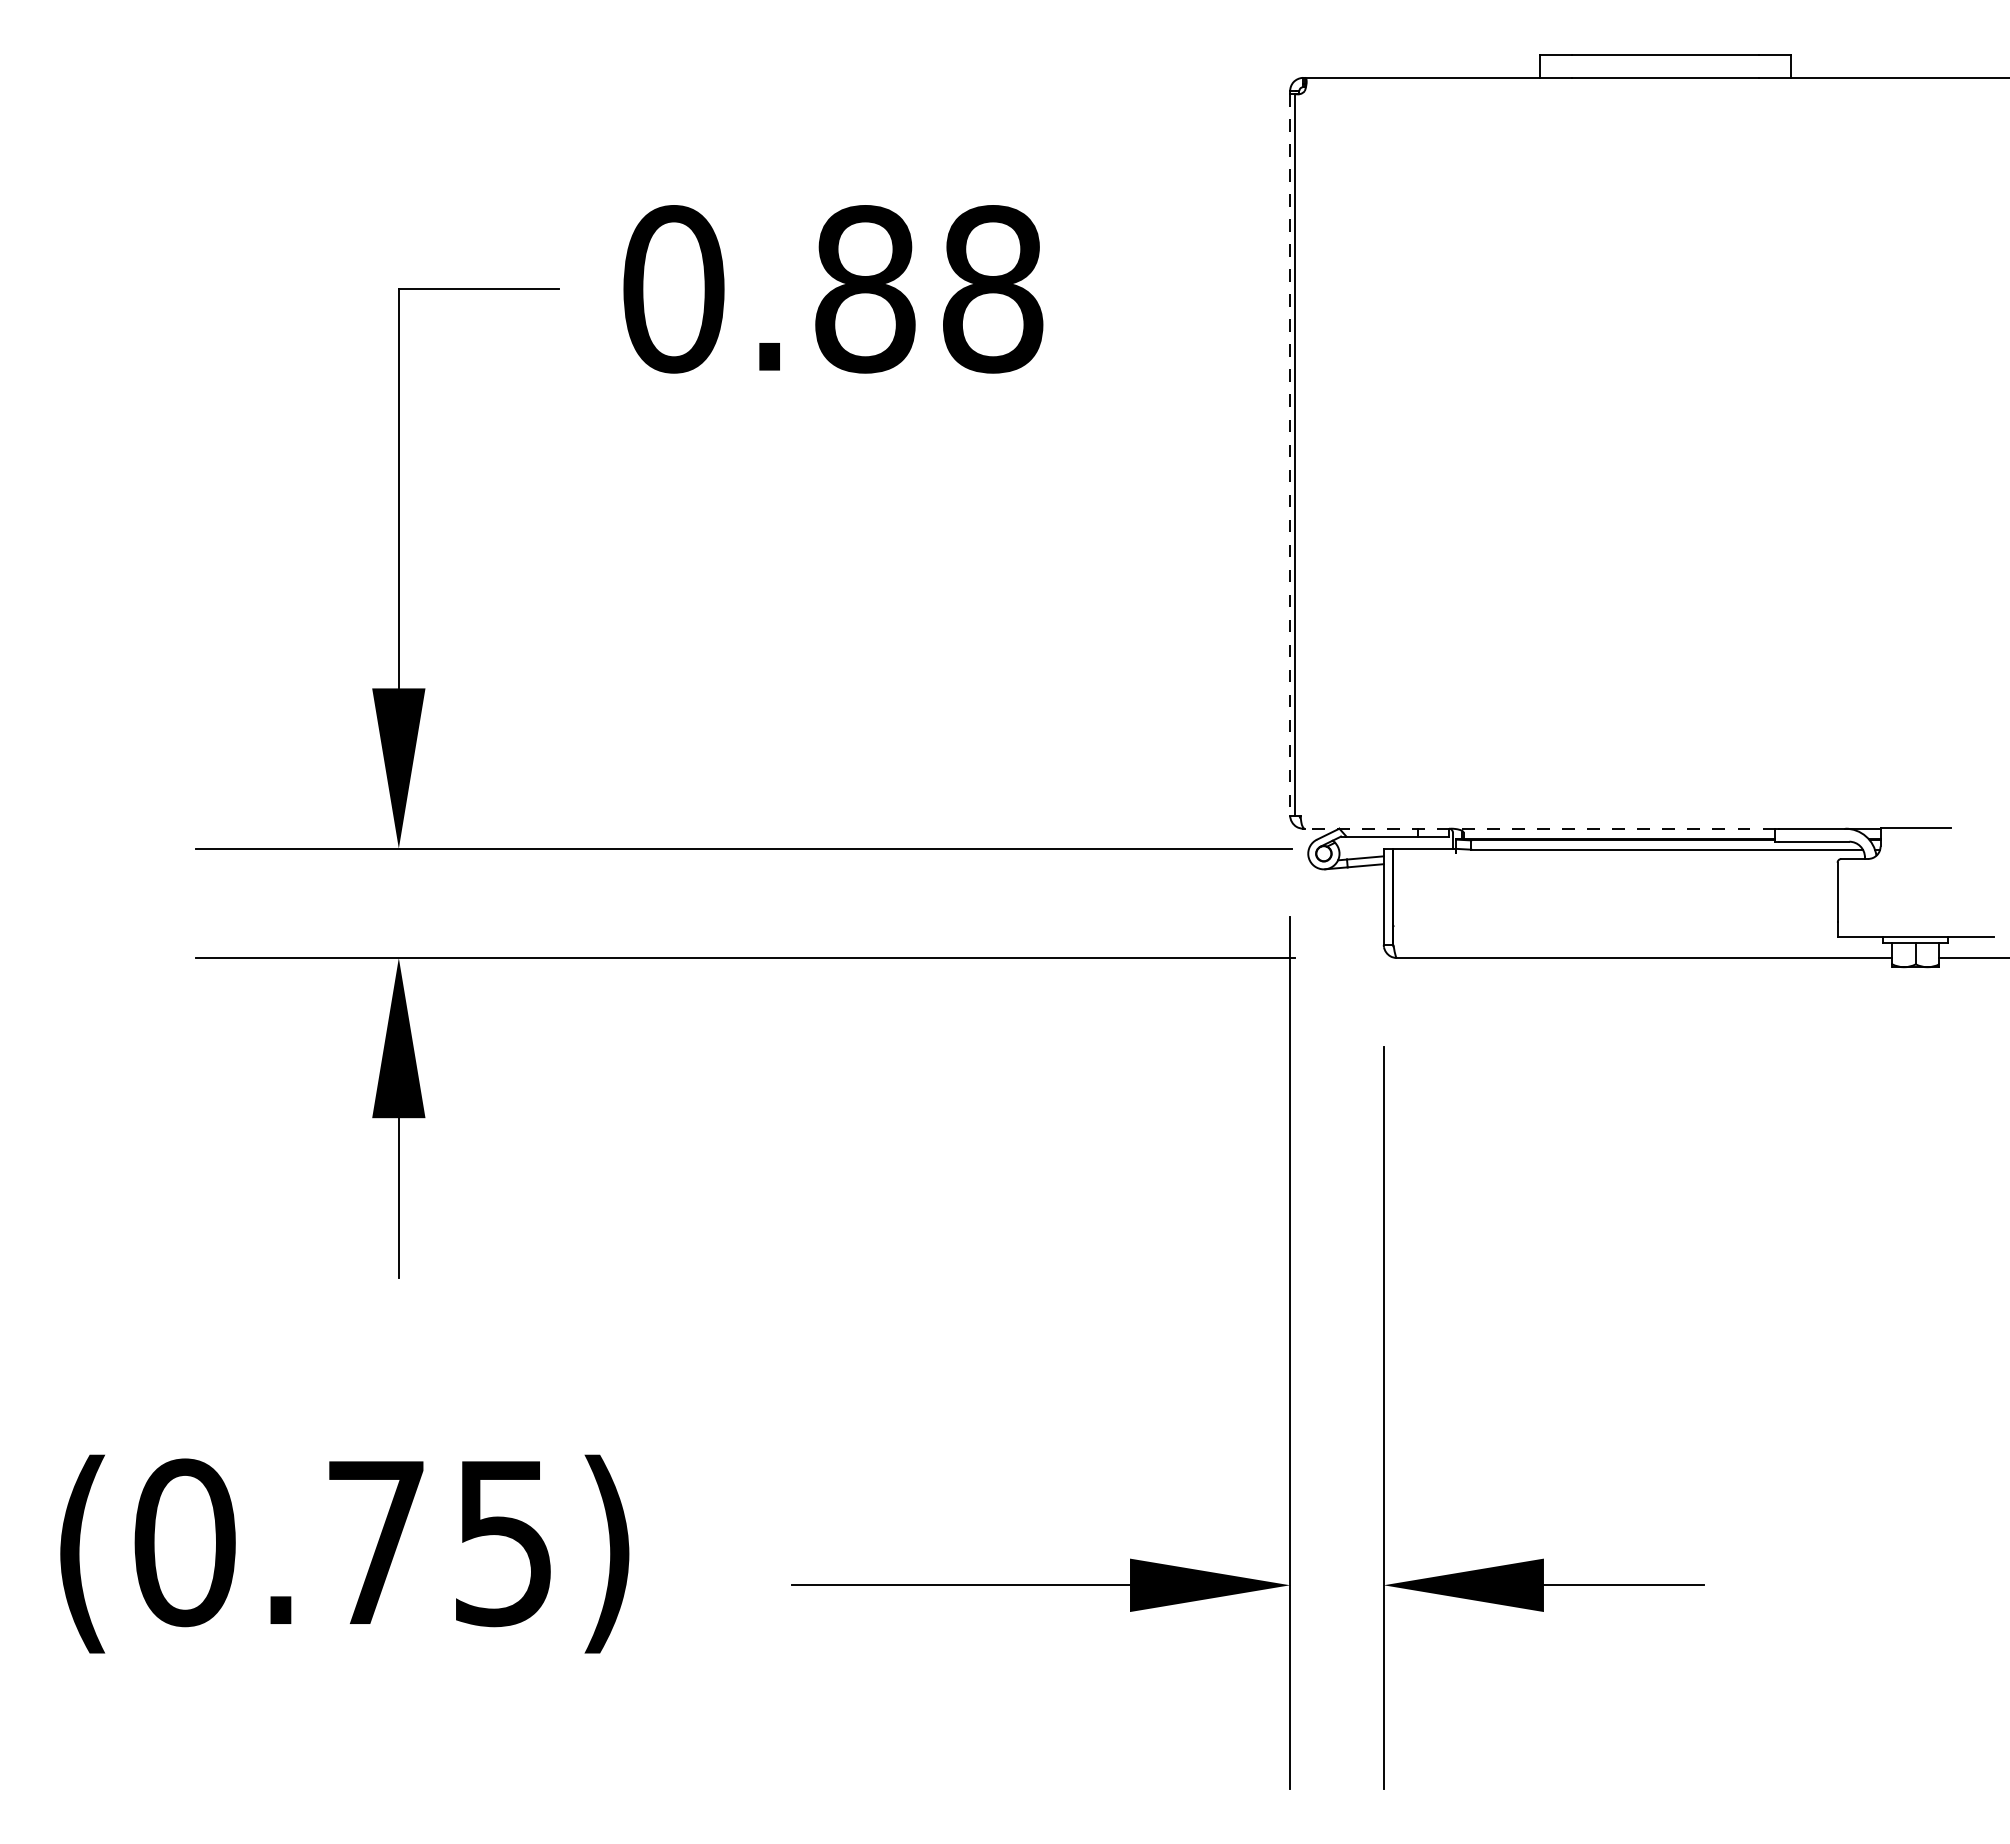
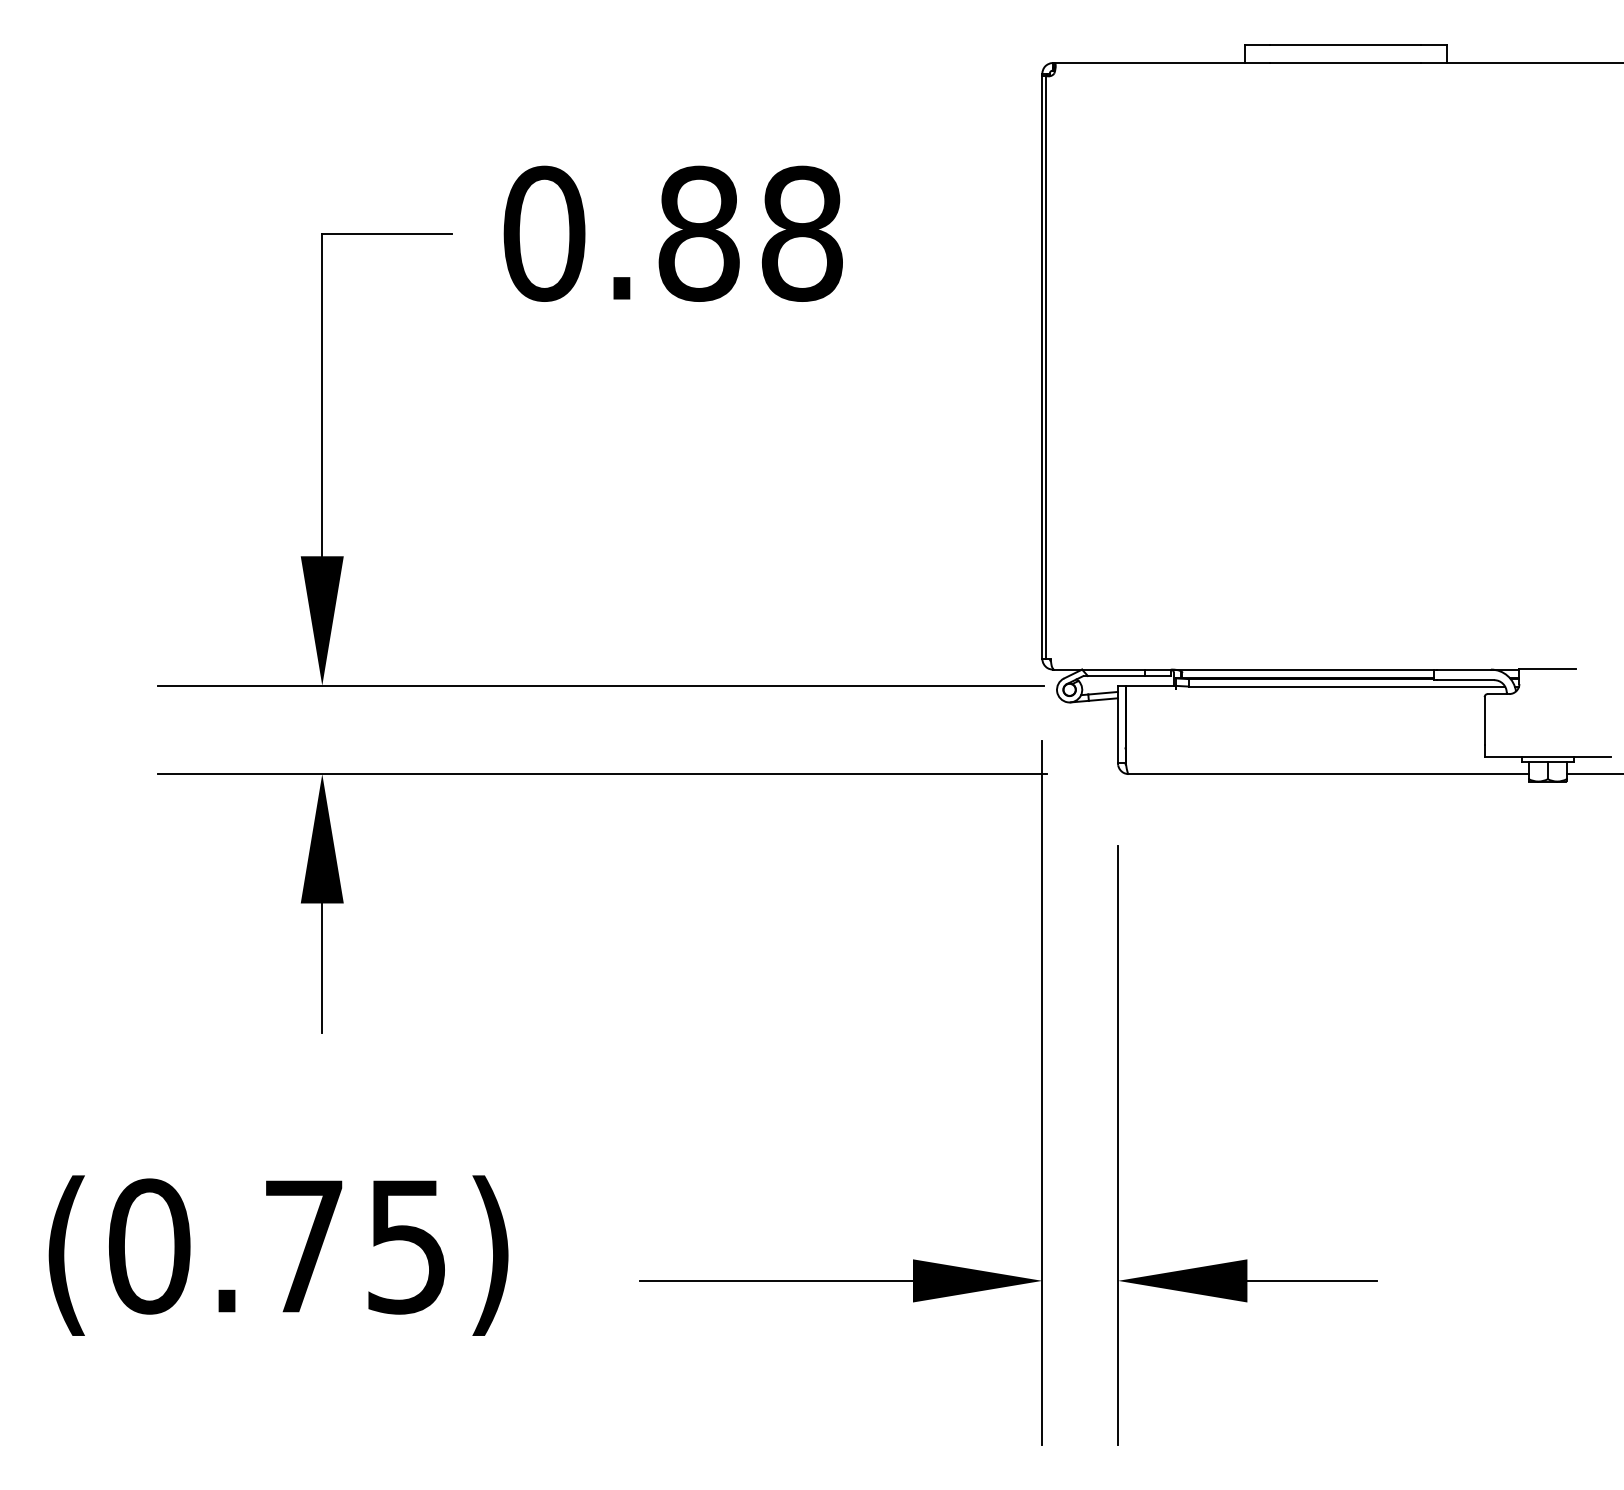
line: (1290, 454) -> (1042, 367), dashed -> solid
line: (1539, 828) -> (1243, 669), dashed -> solid

